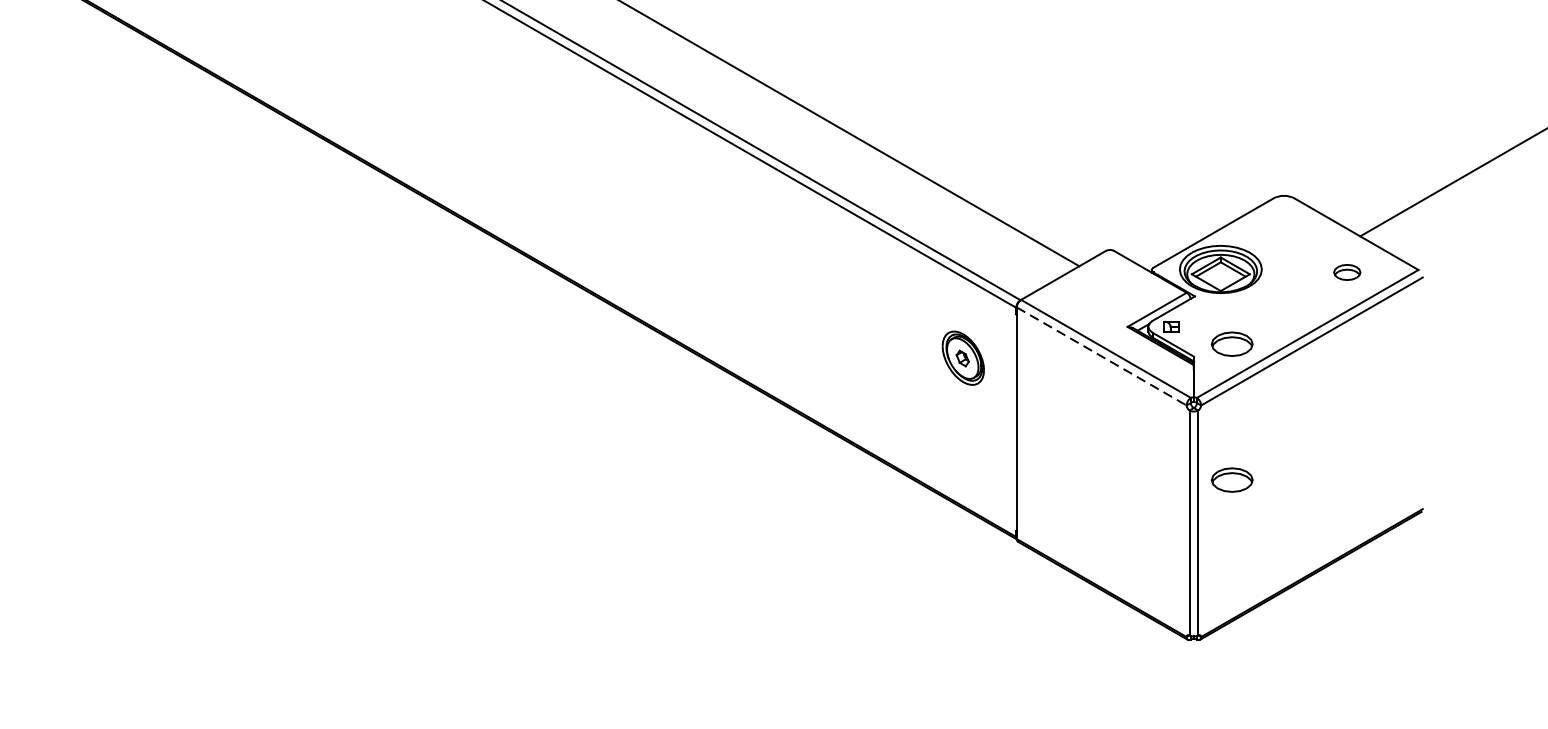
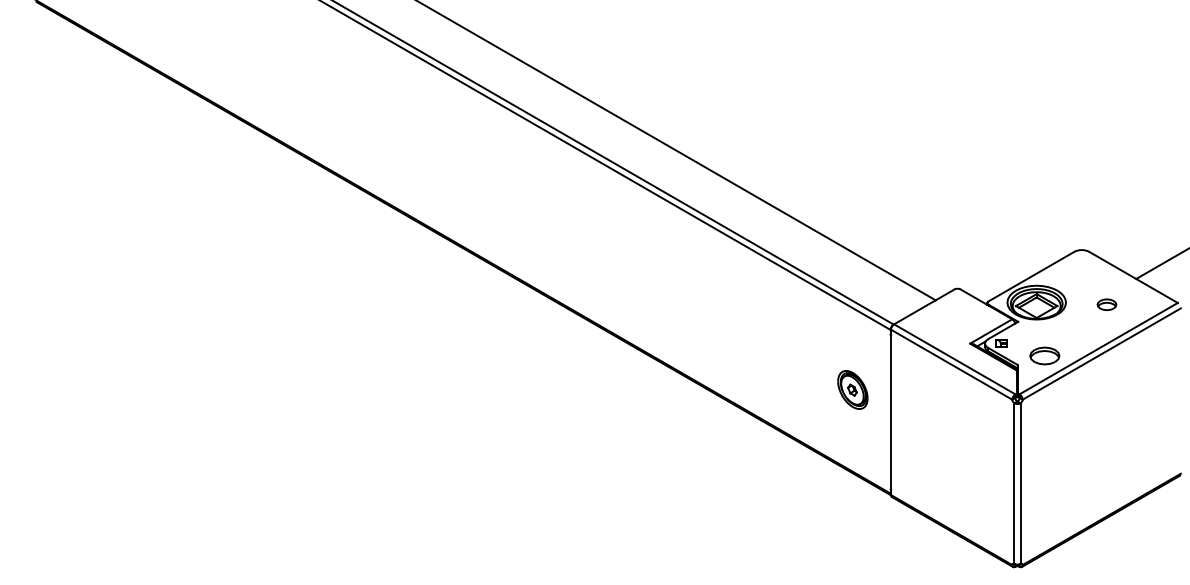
part: (1346, 272) -> (1106, 304), moved
line: (1102, 356) -> (952, 364), dashed -> solid
part: (962, 357) -> (852, 389), moved
part: (1231, 479) -> (1044, 452), removed

